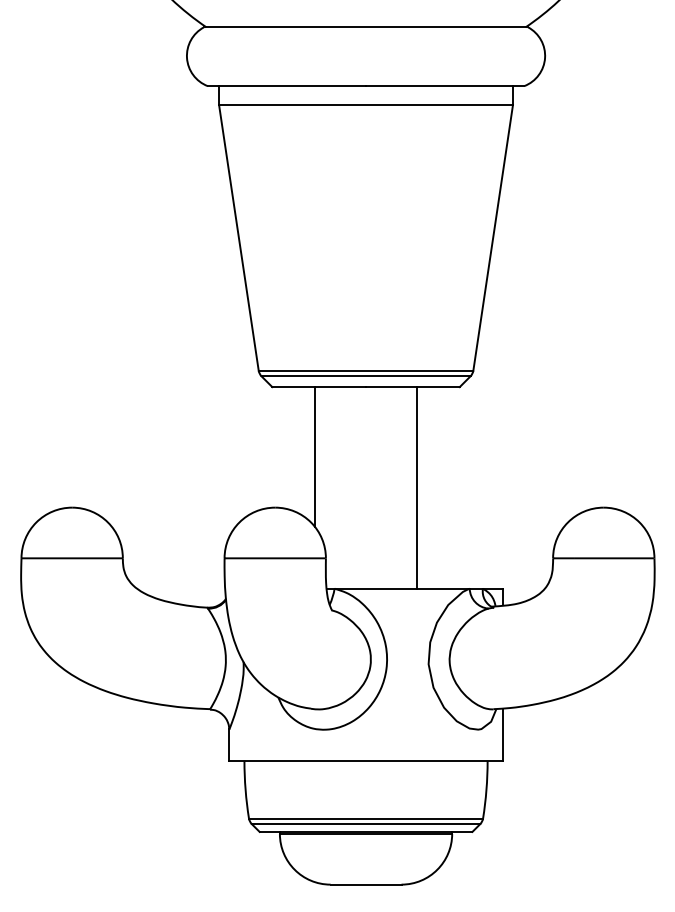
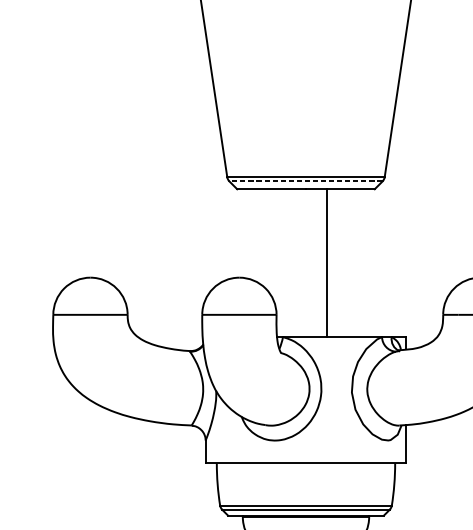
line: (365, 376) -> (305, 181), solid -> dashed
line: (315, 457) -> (268, 240), removed
line: (416, 487) -> (326, 262), moved

